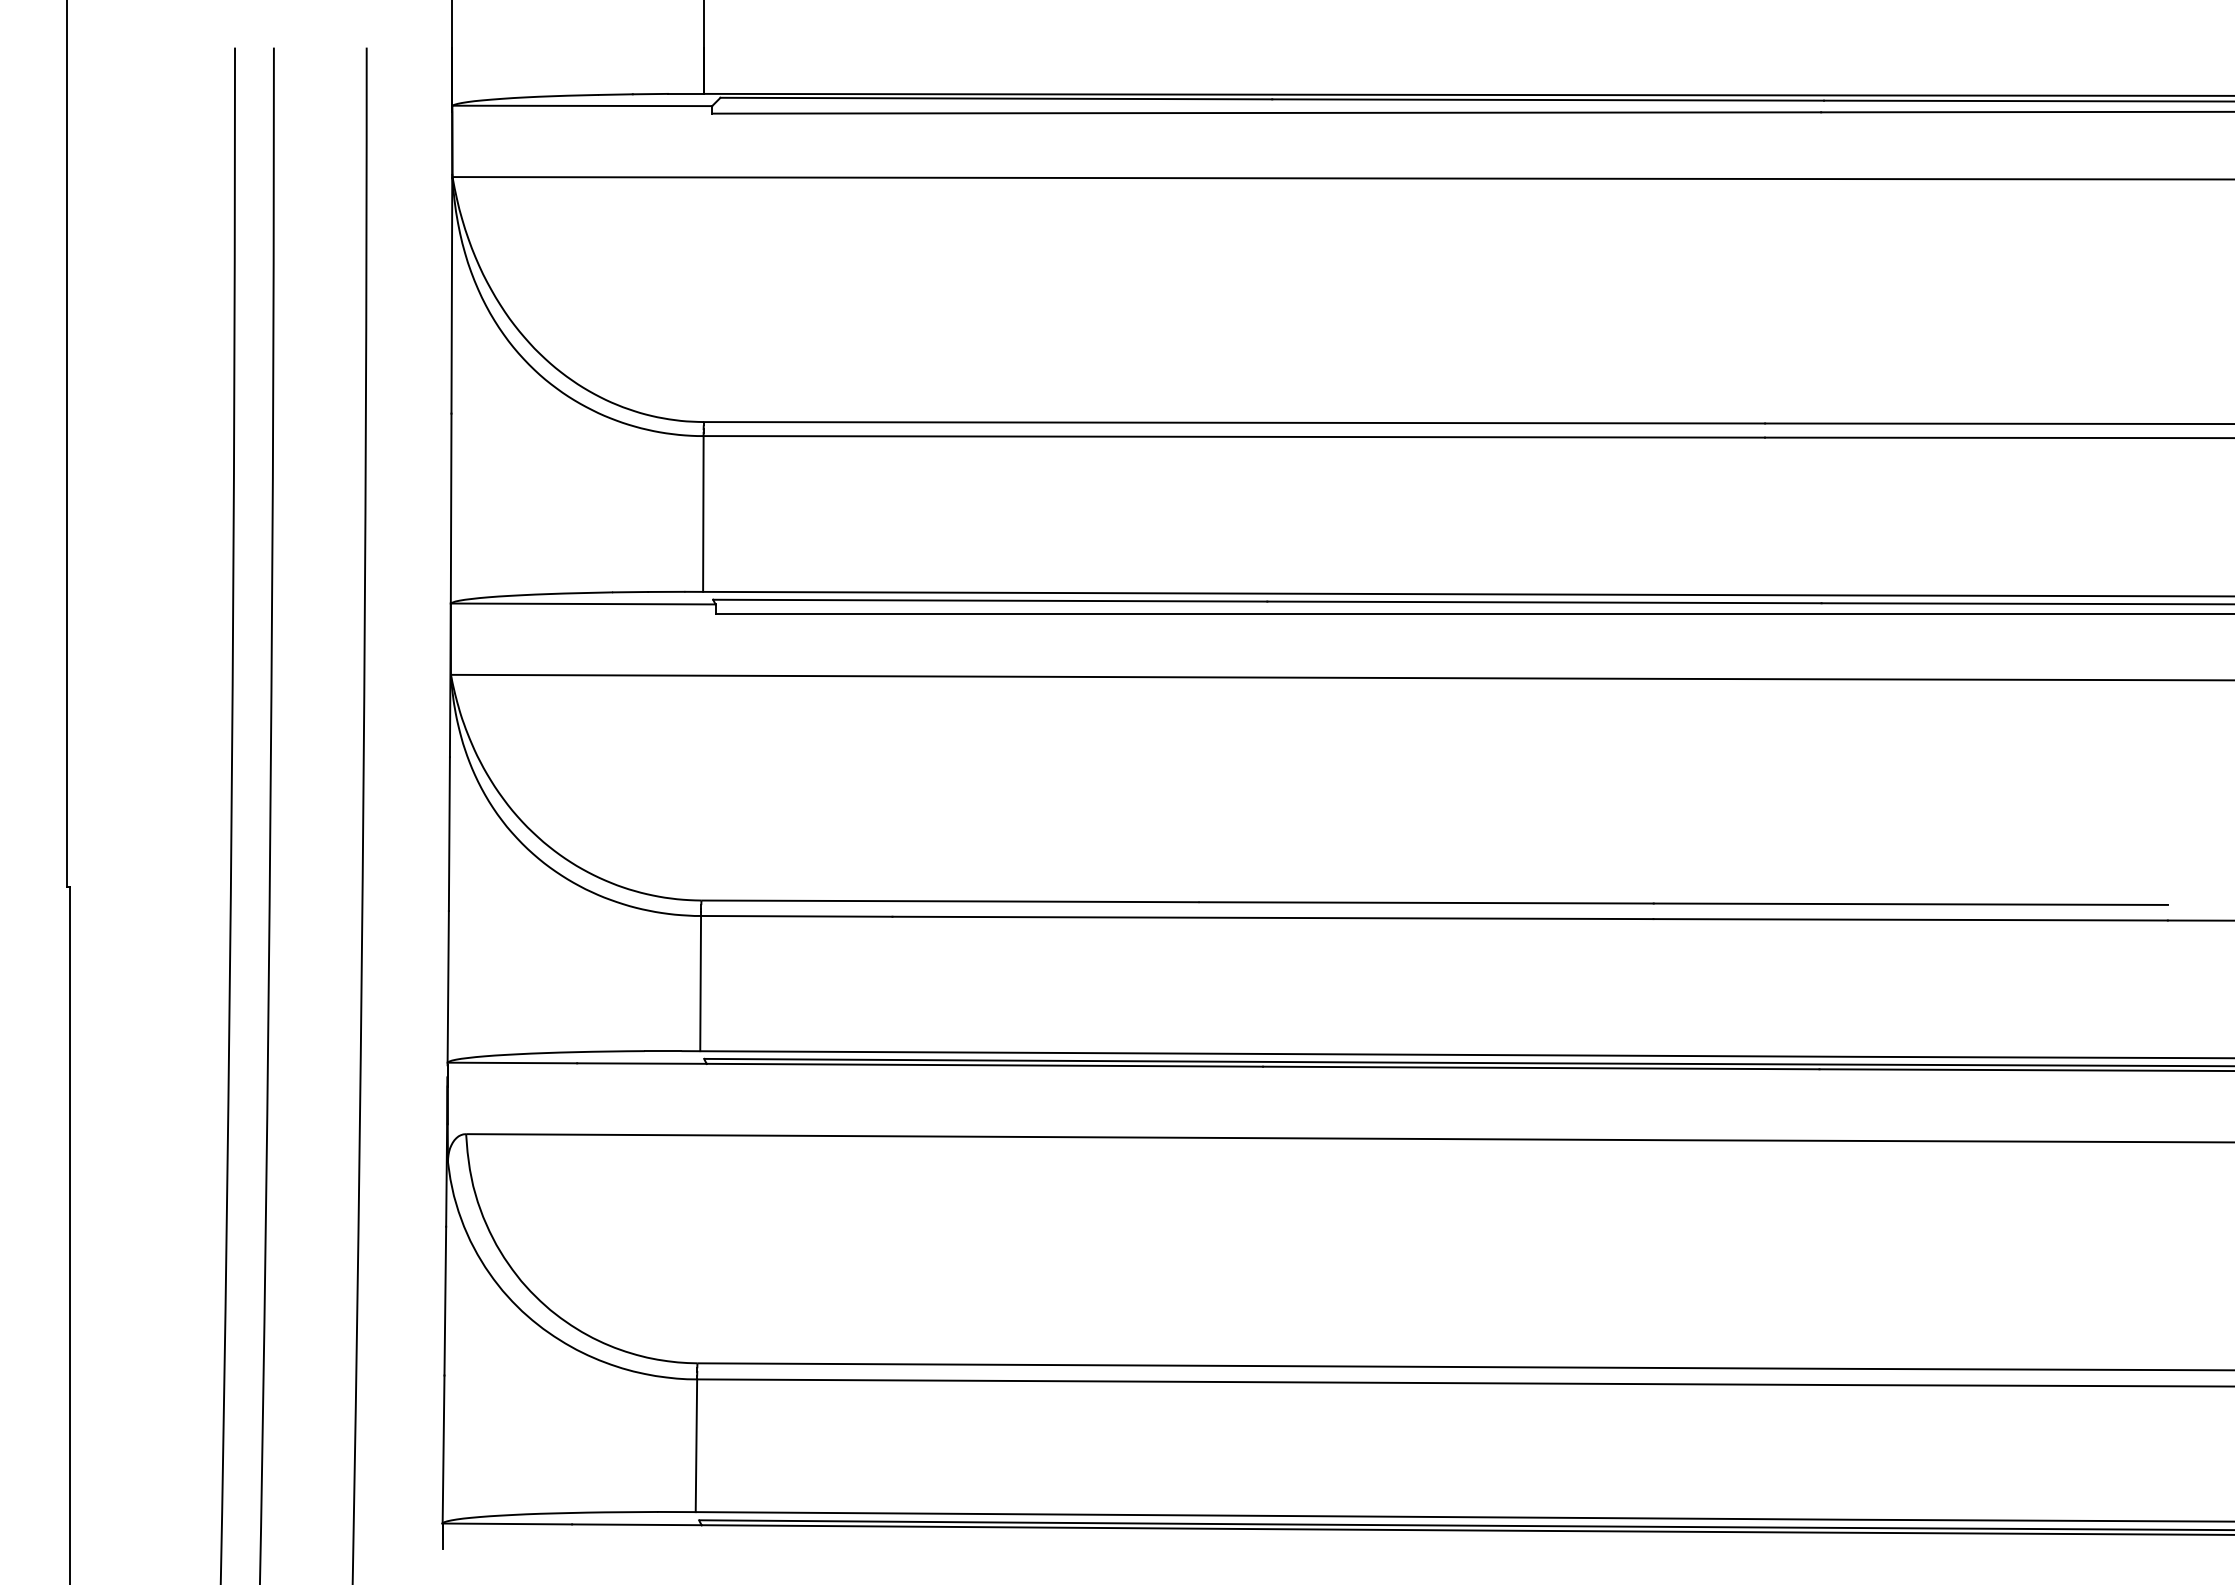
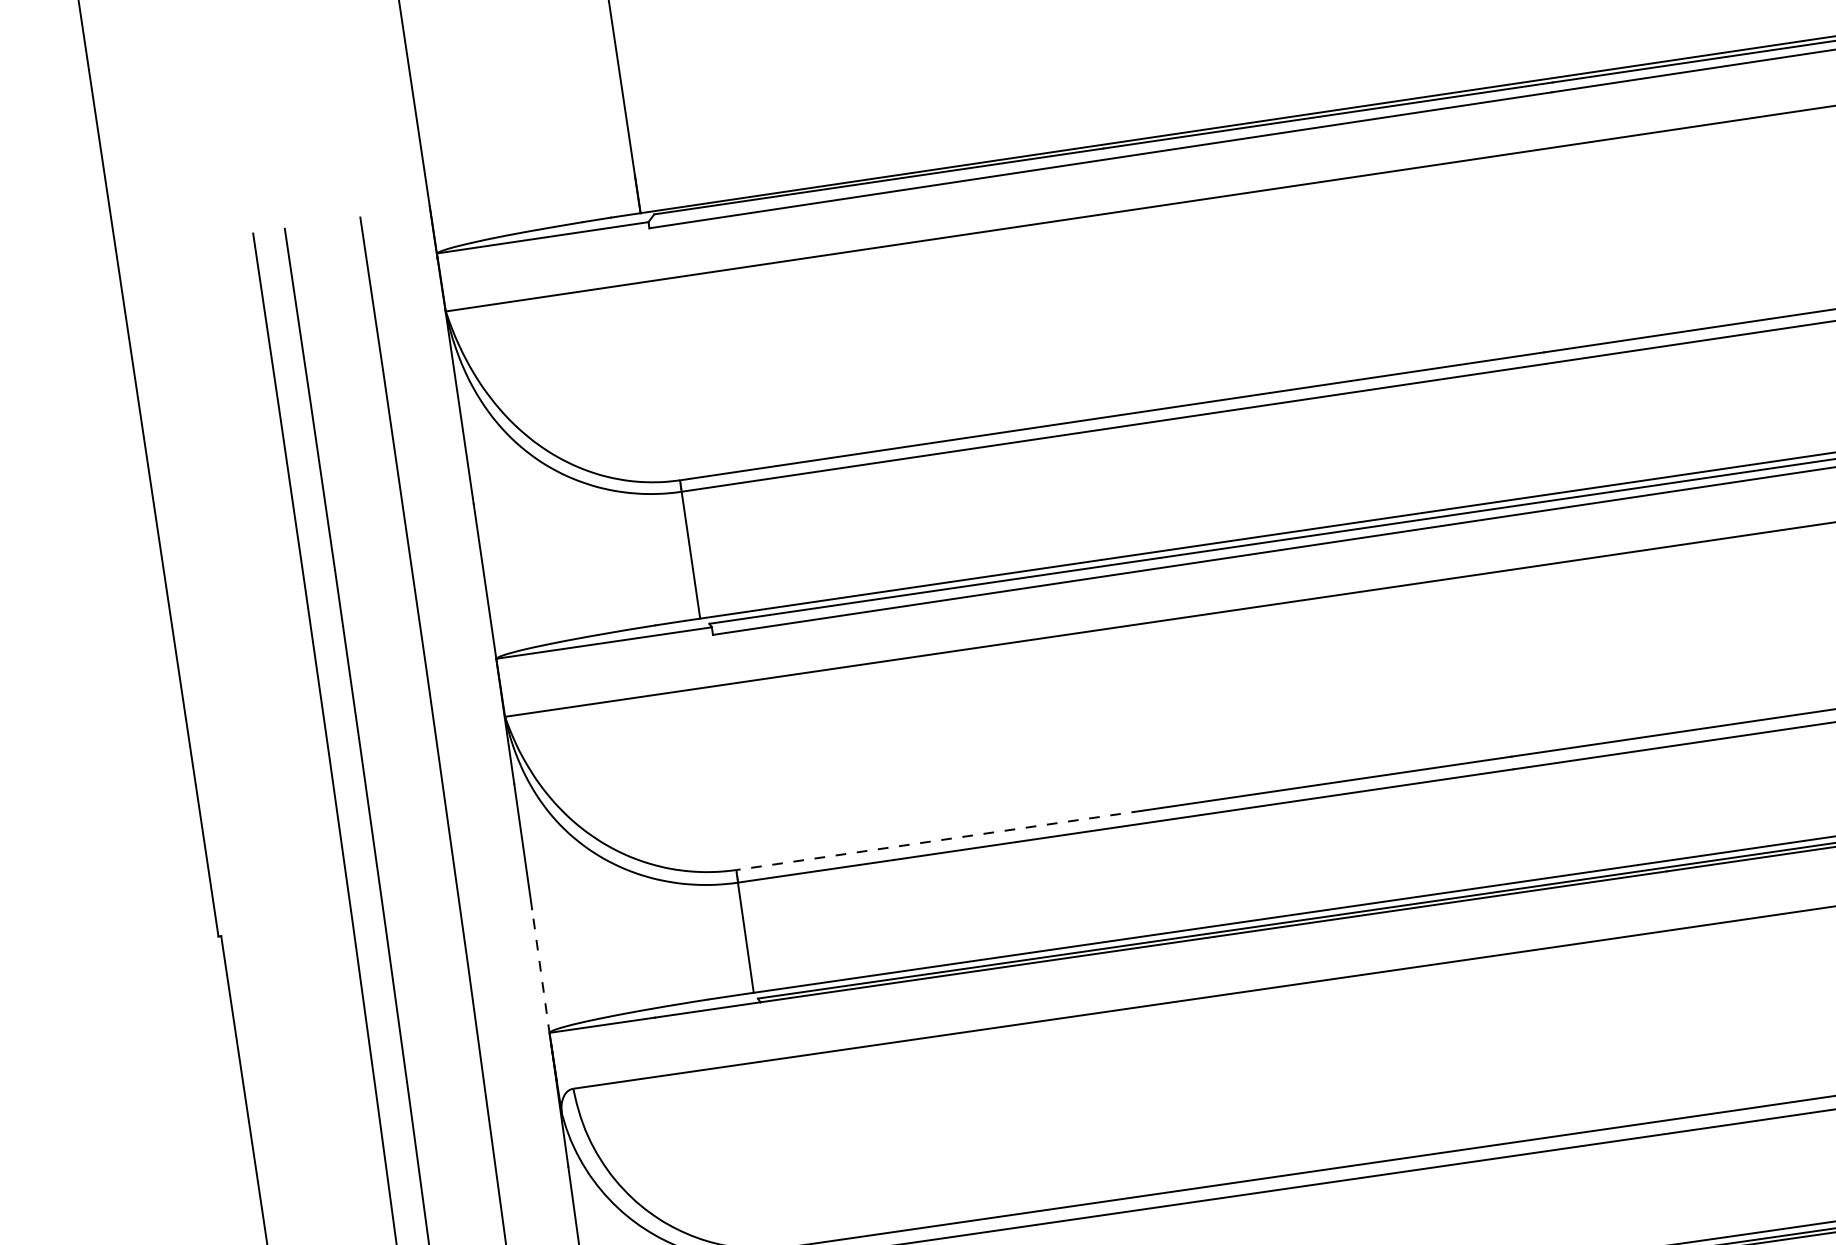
line: (951, 901) -> (940, 840), solid -> dashed
line: (448, 987) -> (541, 971), solid -> dashed

